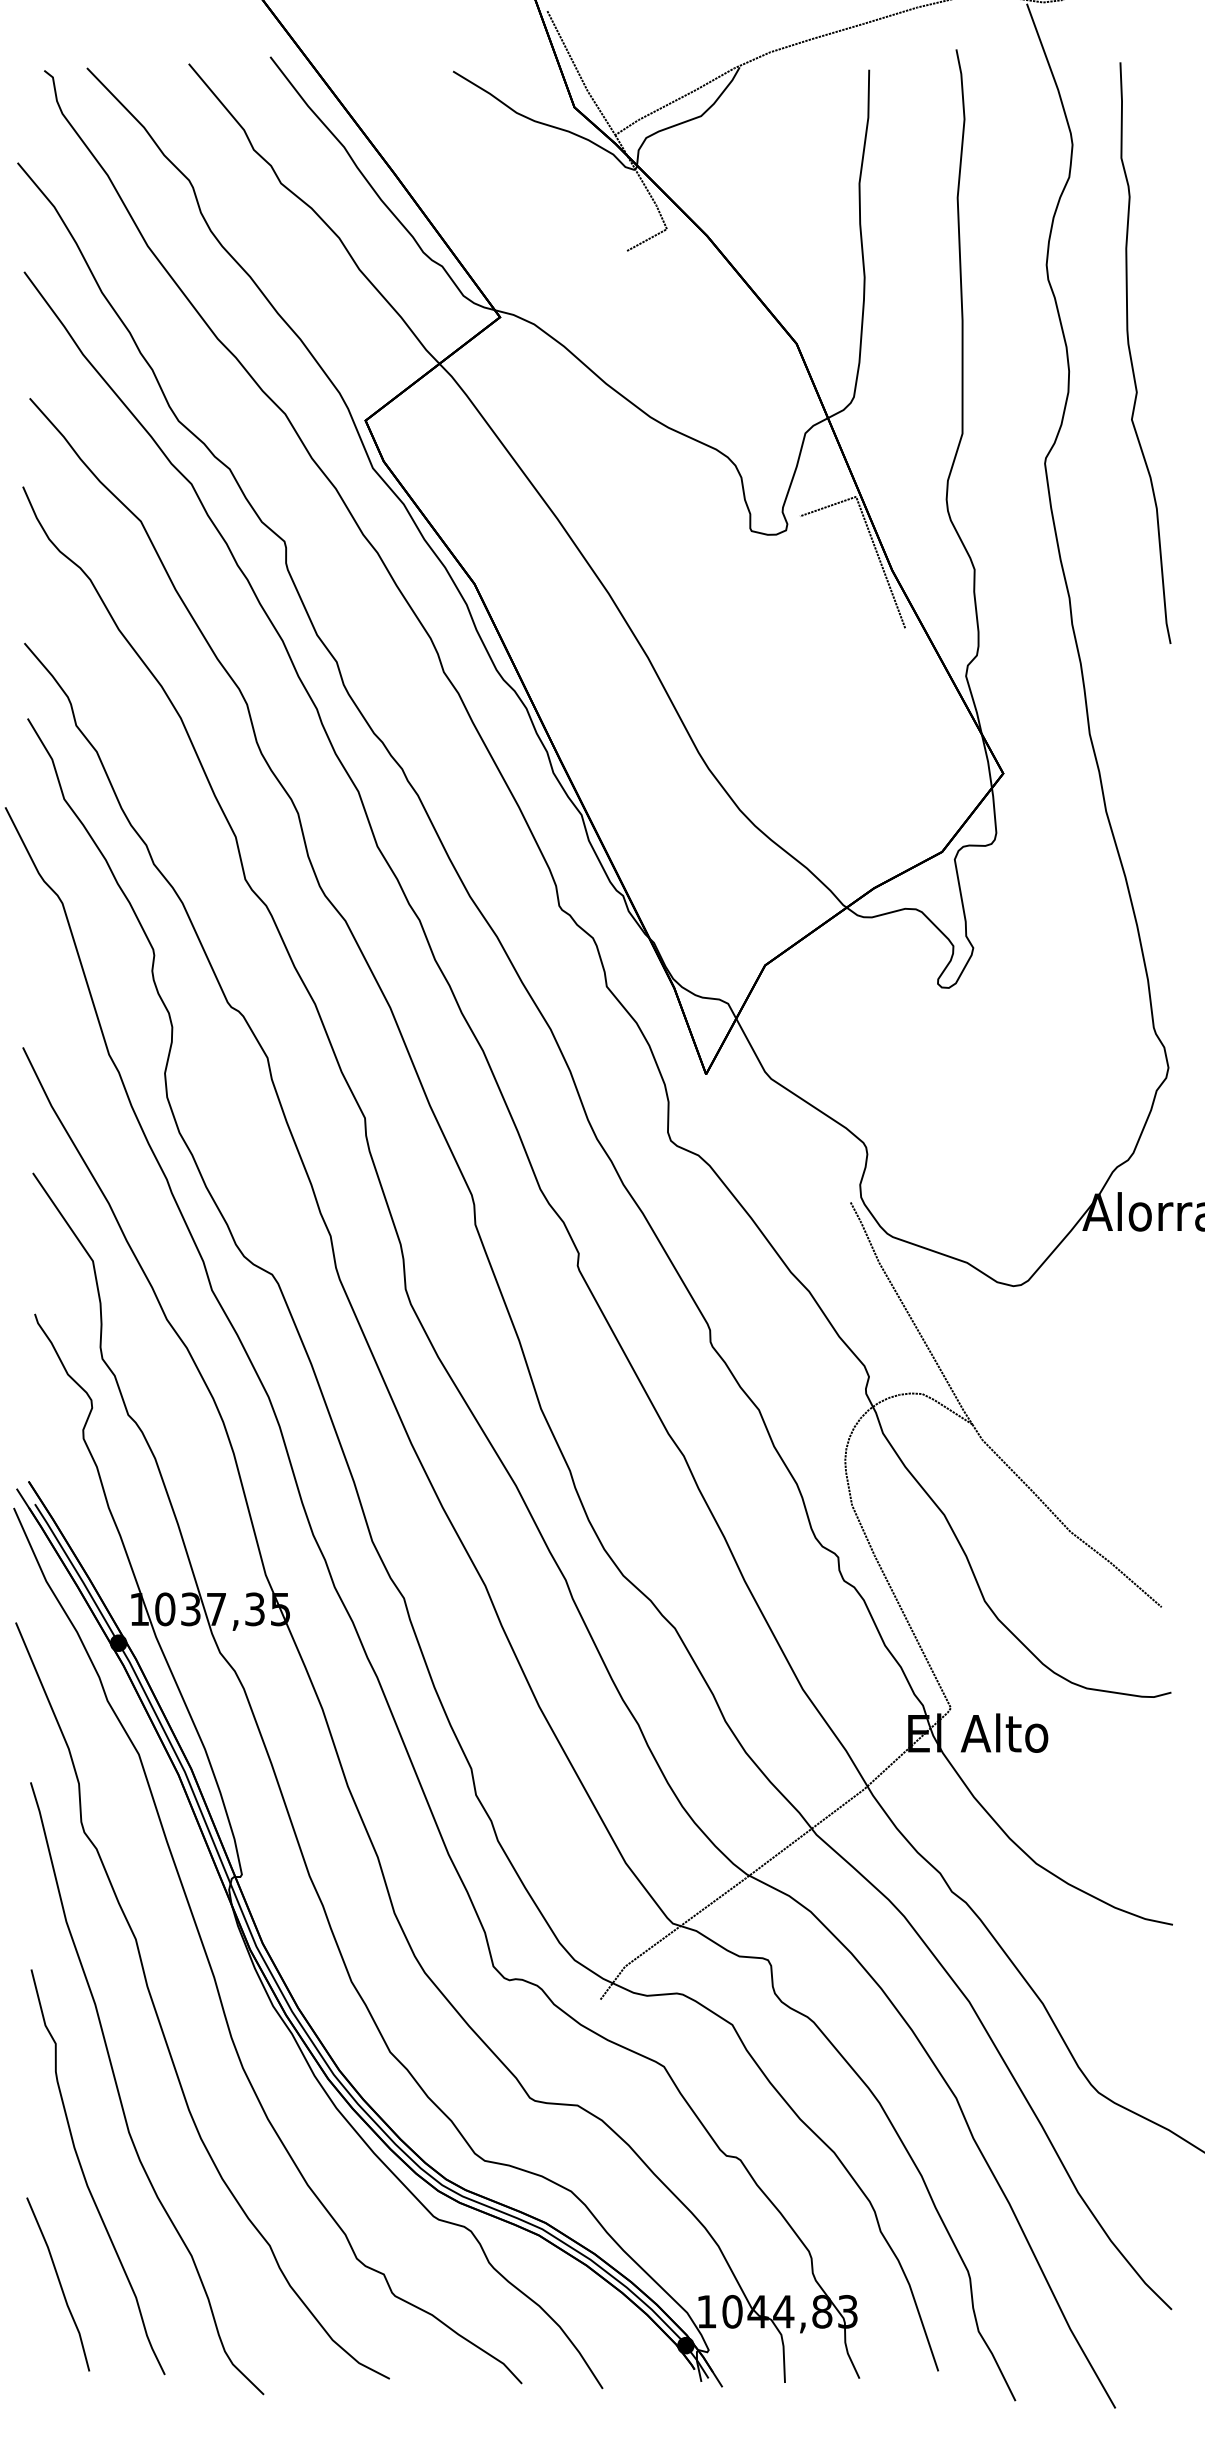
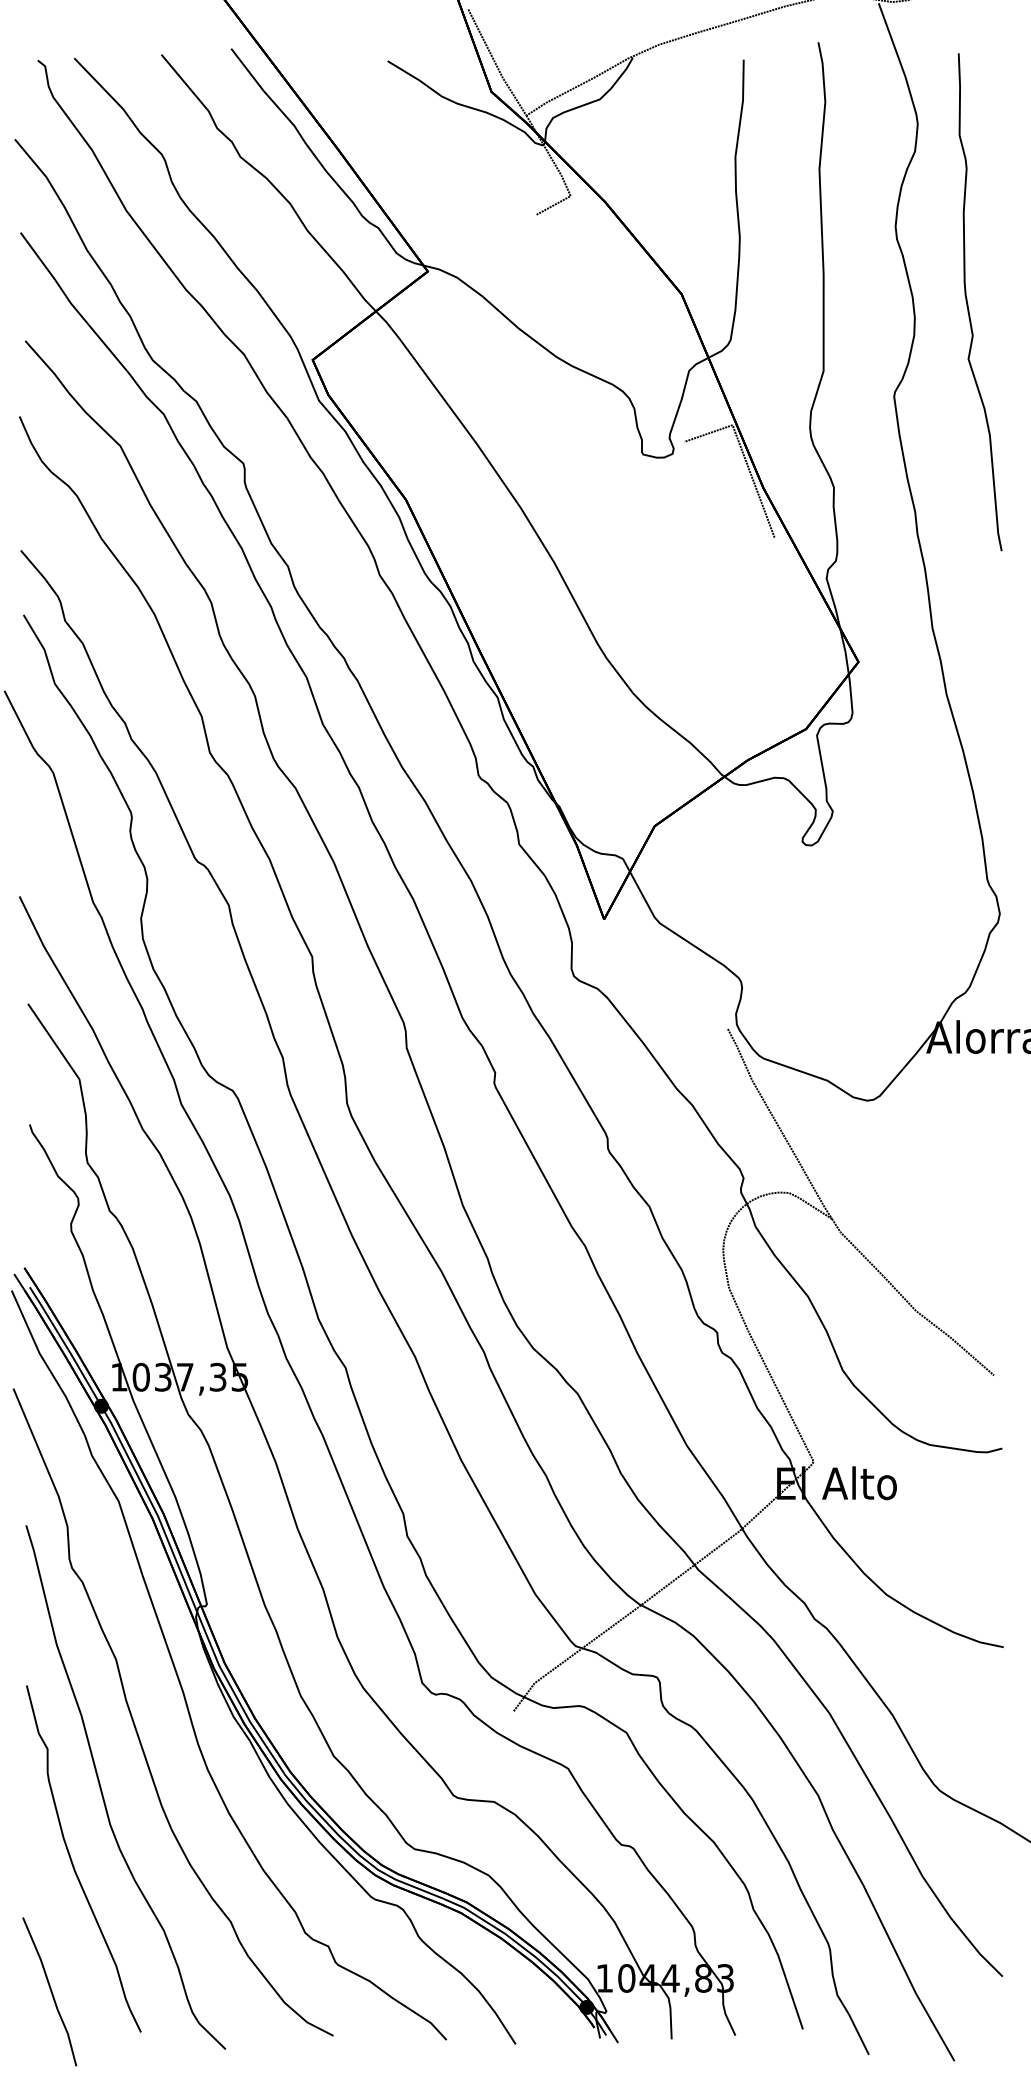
line: (59, 2284) -> (50, 1991), moved

